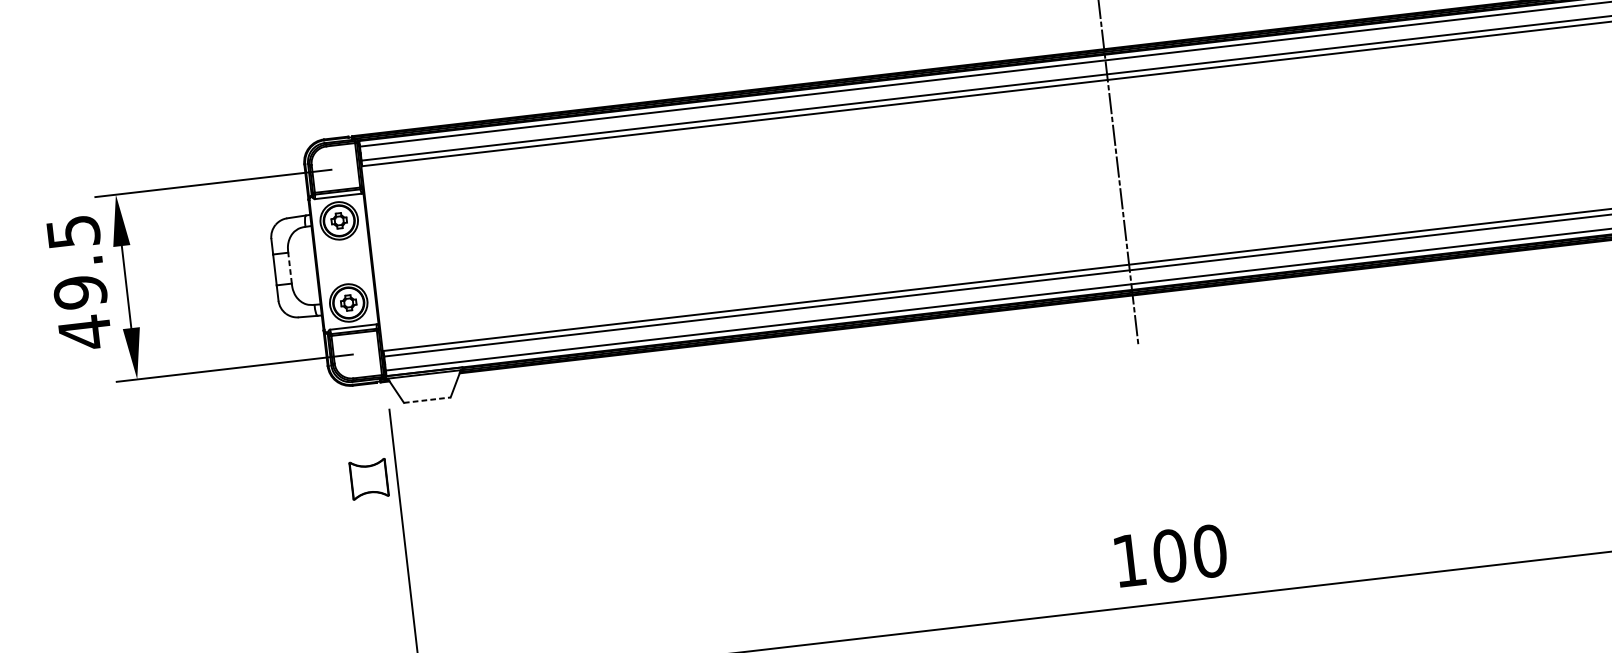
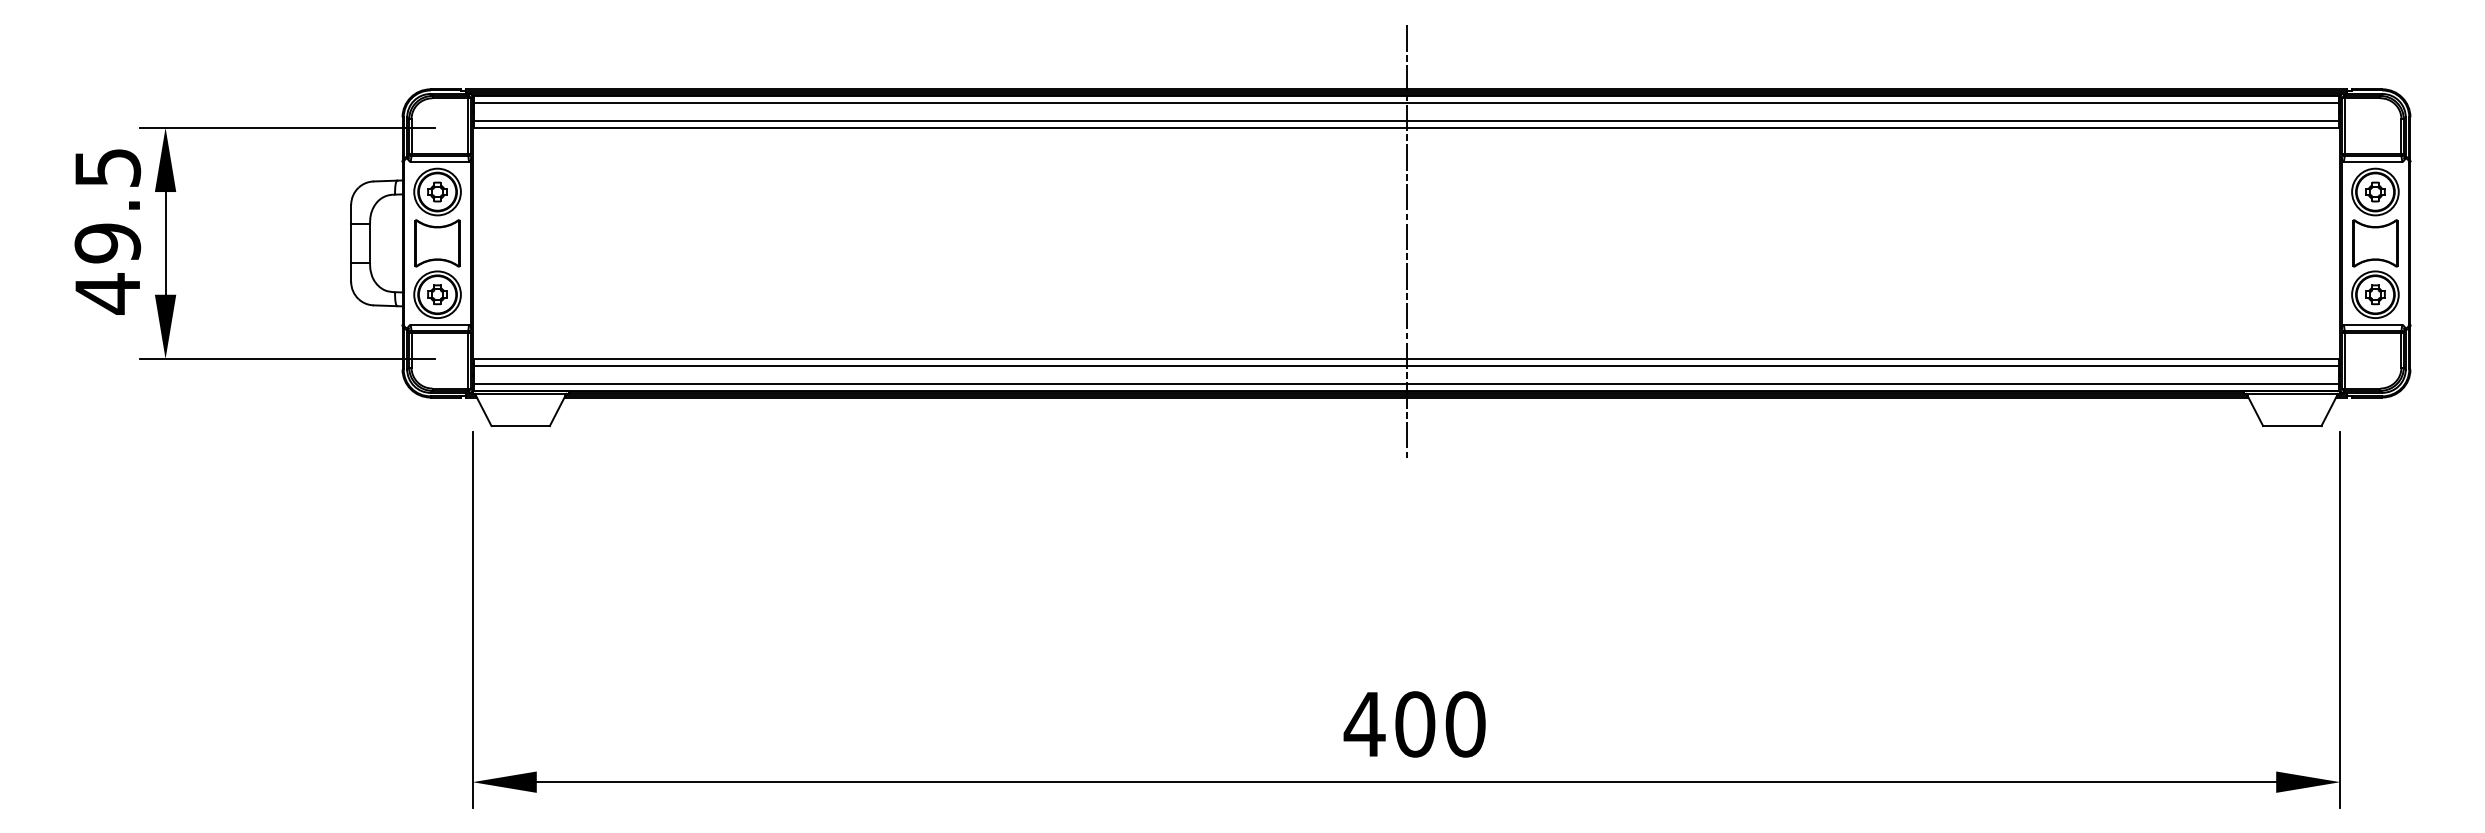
line: (290, 267) -> (370, 242), dashed -> solid
line: (428, 400) -> (521, 426), dashed -> solid
part: (369, 479) -> (437, 243), moved
text: (1129, 560) -> (1364, 724), 100 -> 400

